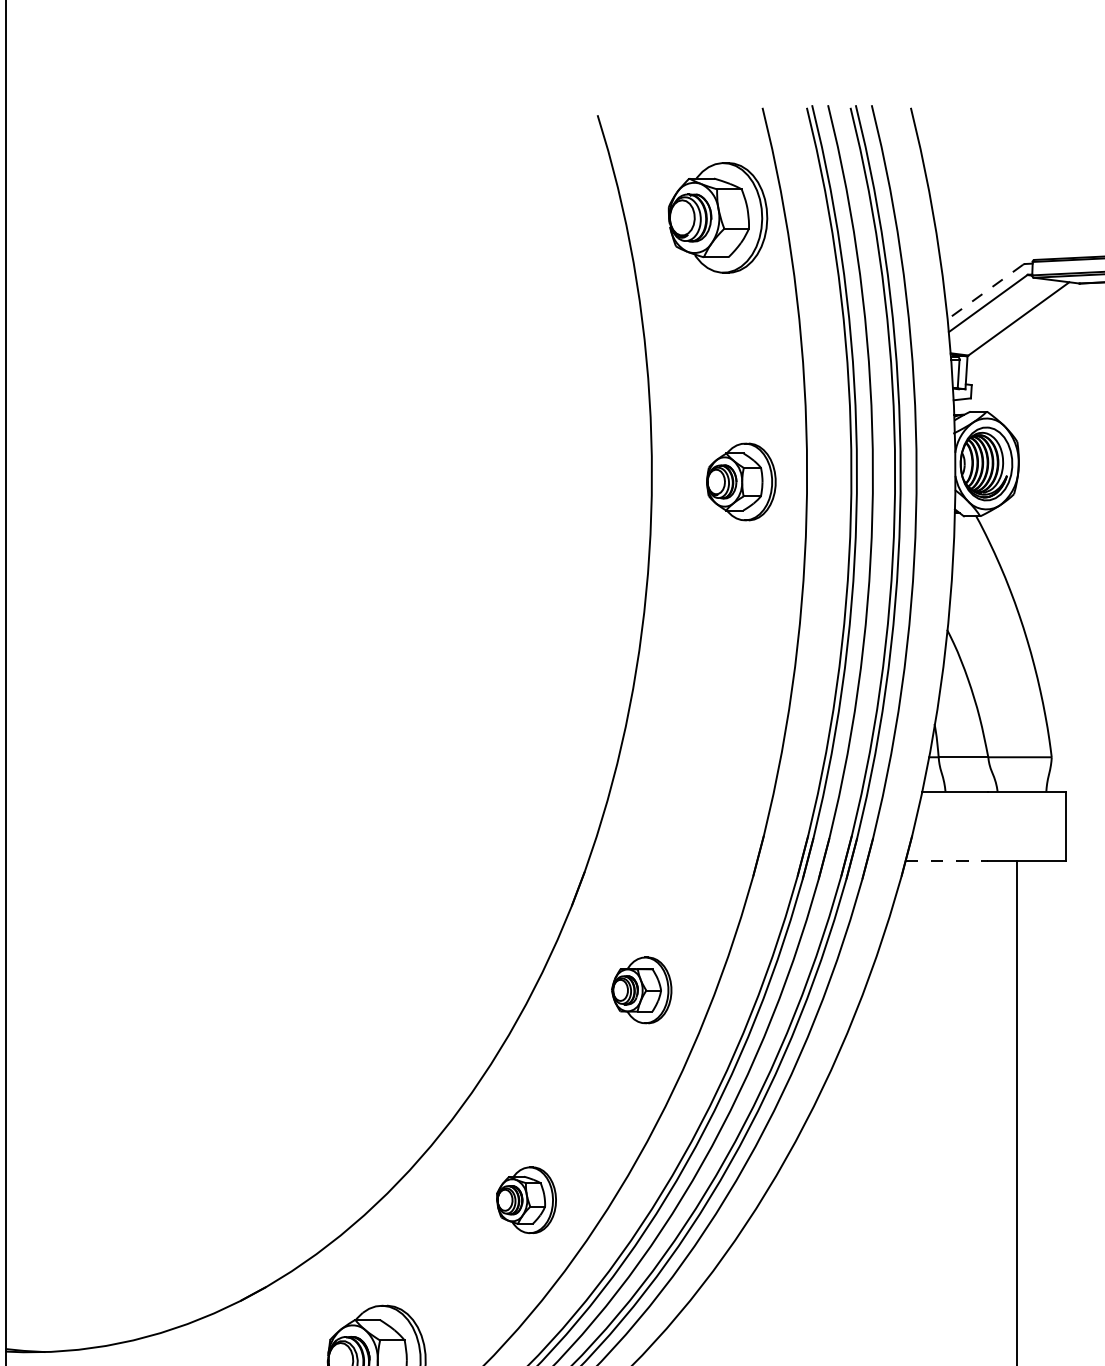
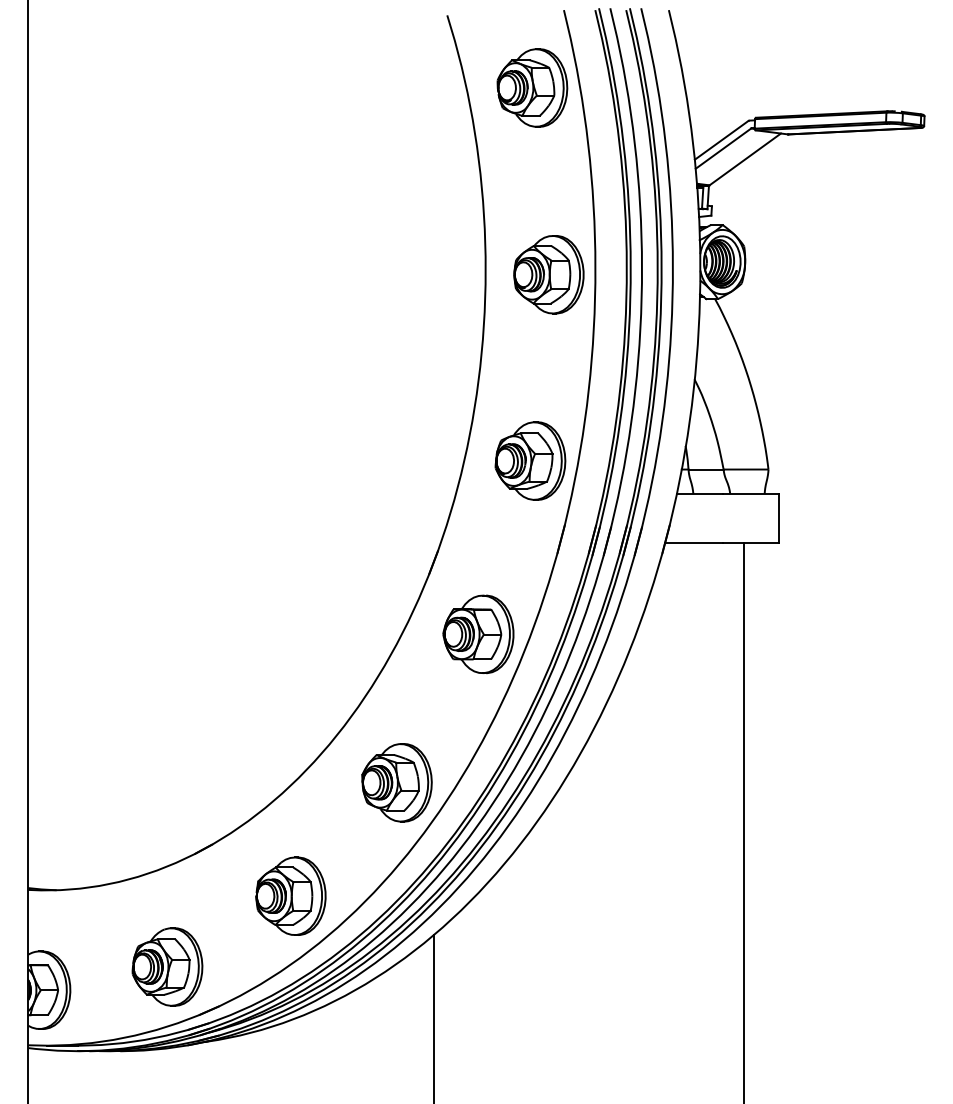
line: (985, 292) -> (721, 140), dashed -> solid
part: (740, 481) -> (548, 274), size x1.43
part: (715, 744) -> (530, 460), added
line: (947, 860) -> (694, 542), dashed -> solid
part: (641, 990) -> (478, 634), size x1.67
part: (525, 1199) -> (396, 782), size x1.67

